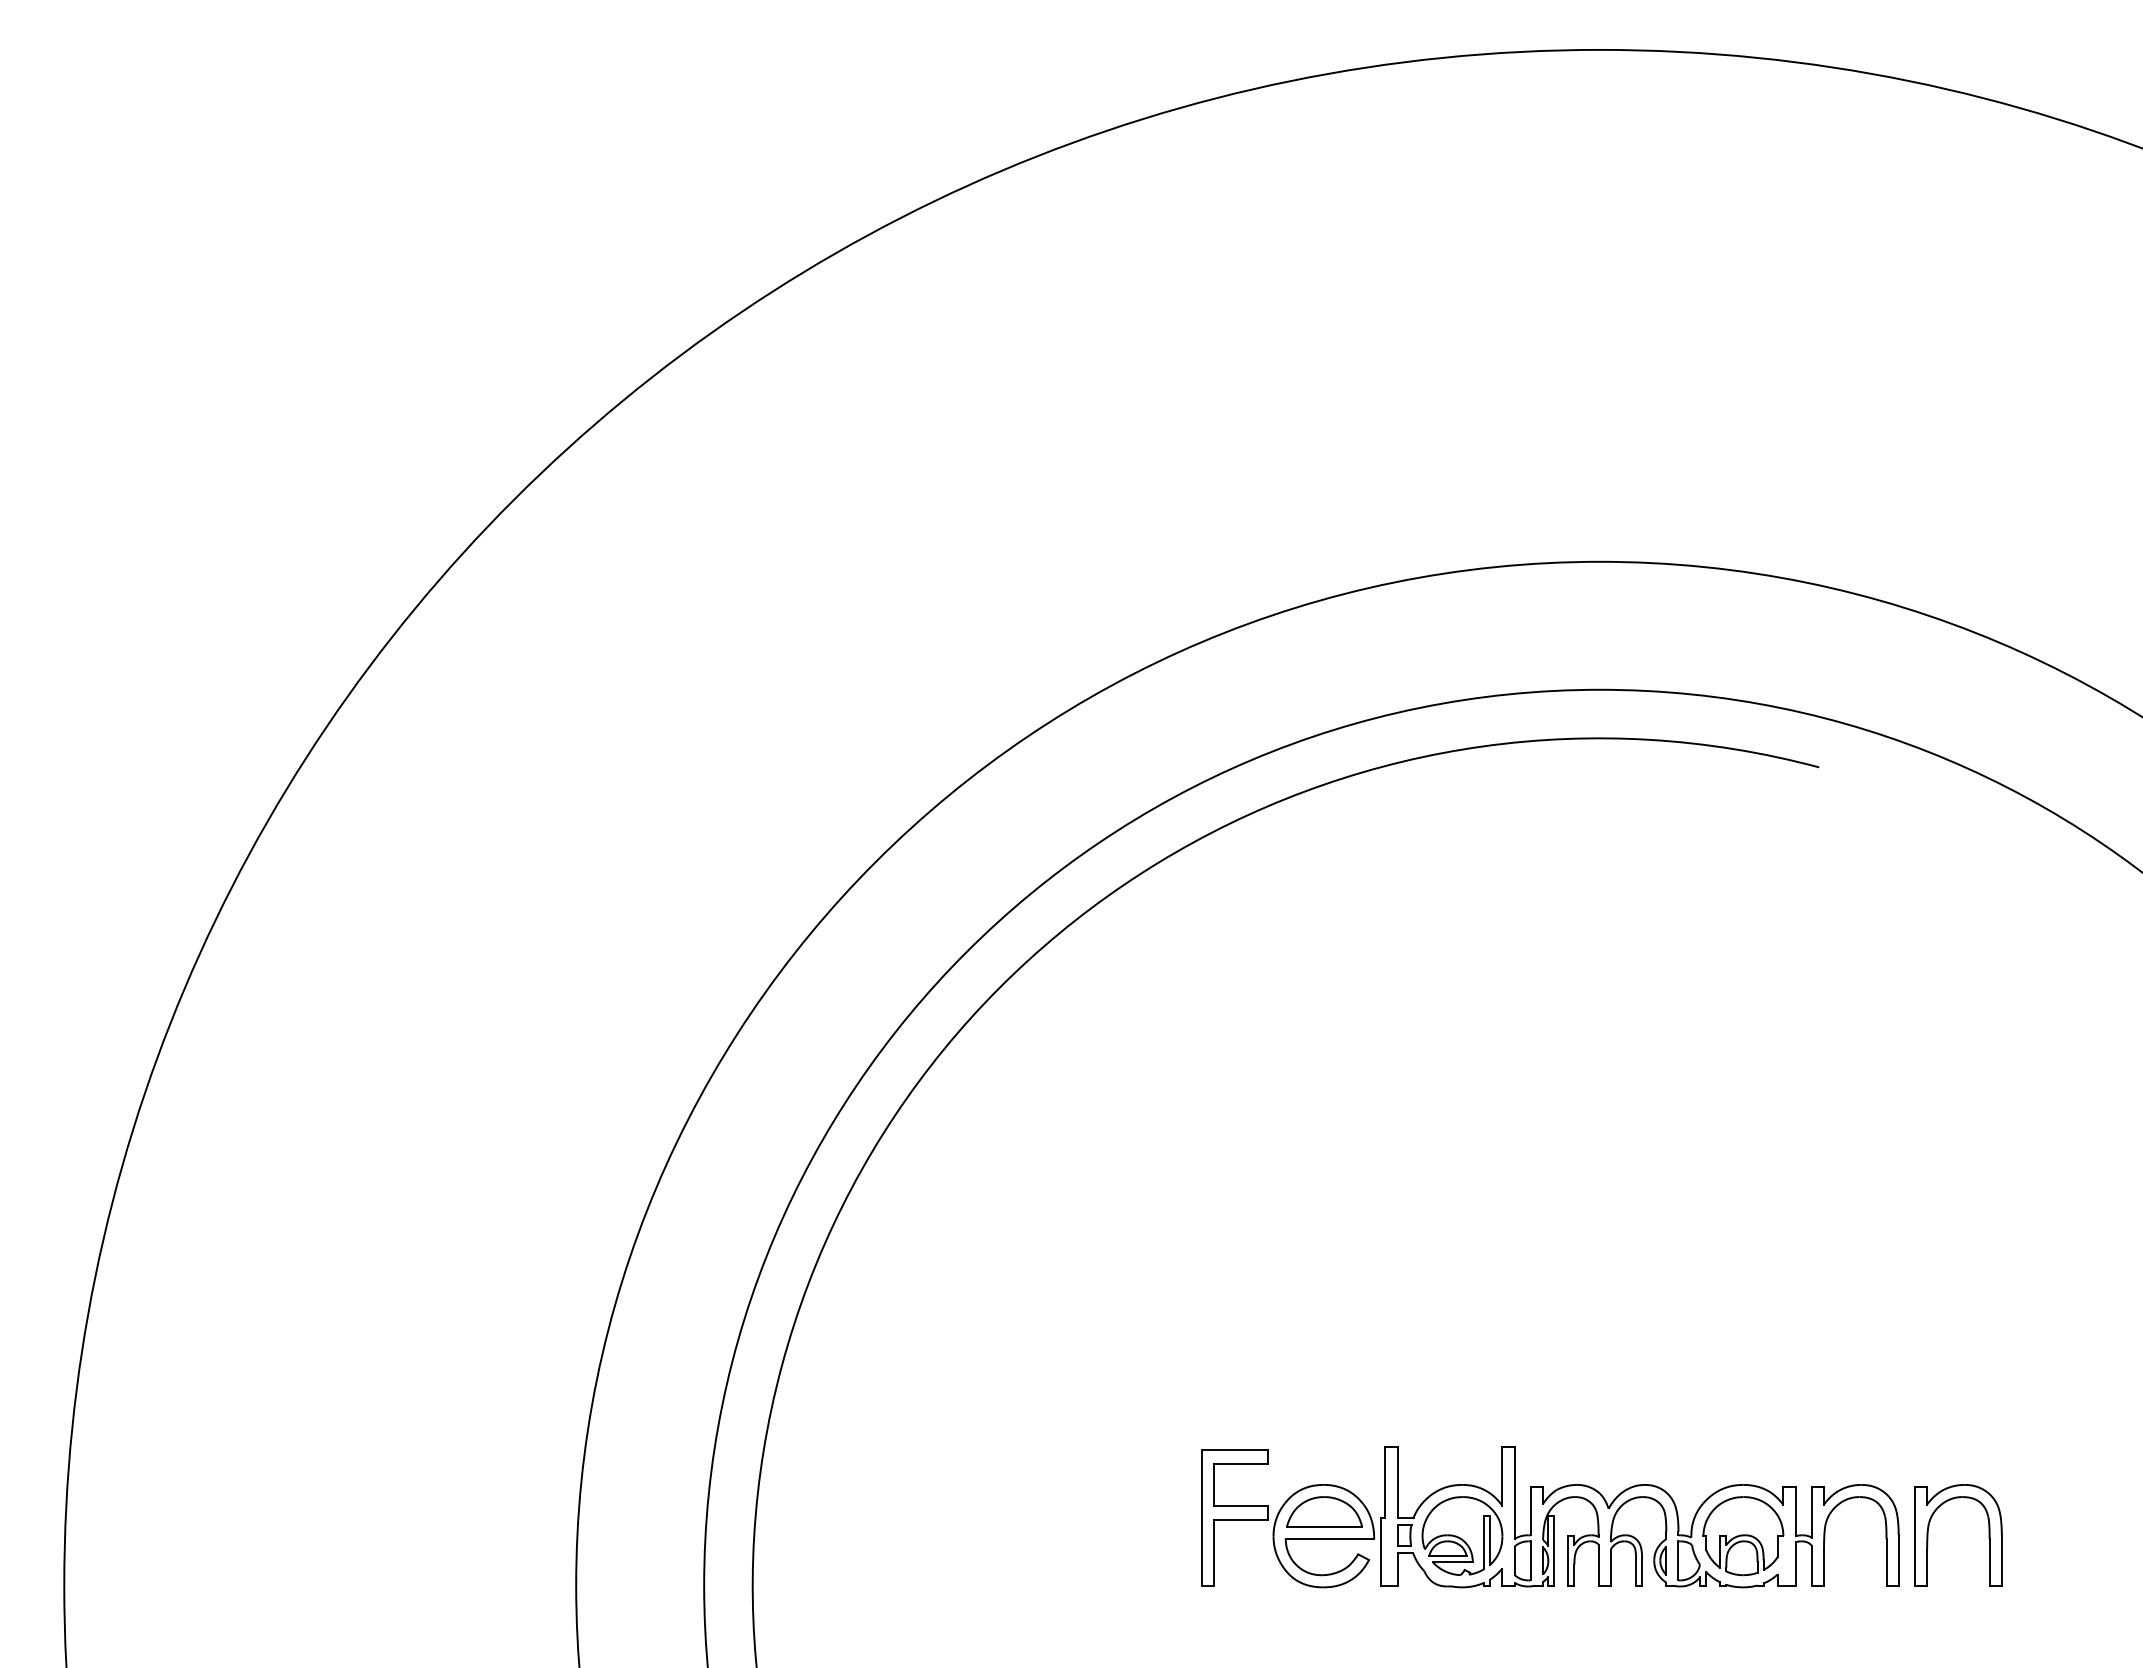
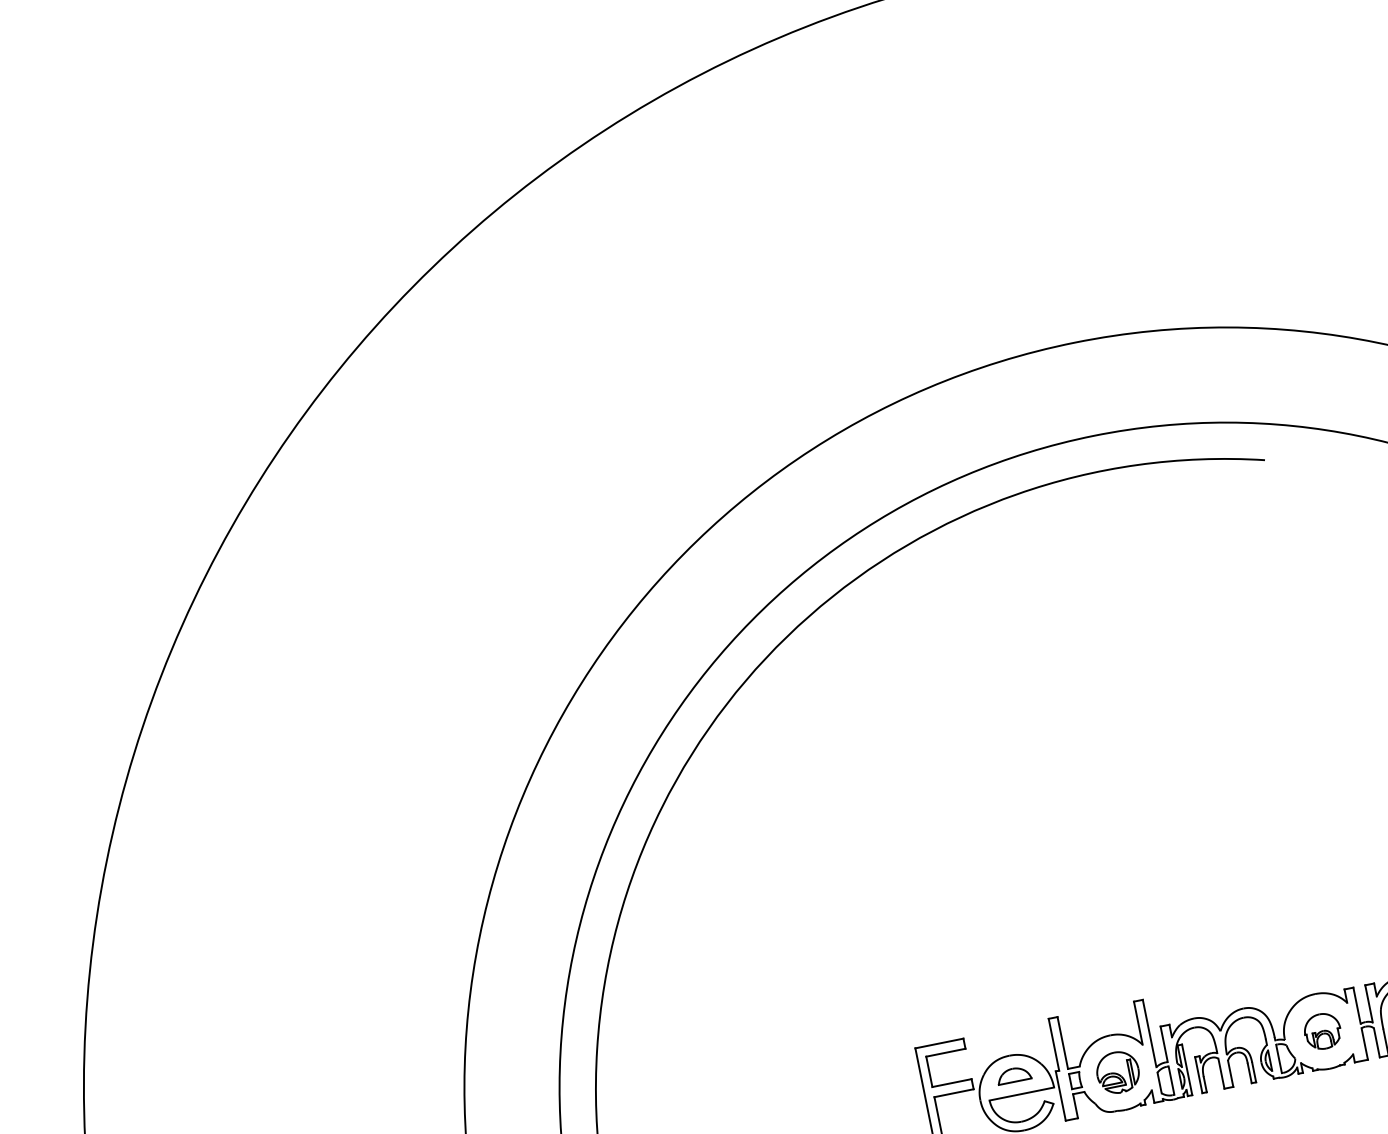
part: (1324, 1511) -> (1013, 1074), size x0.6
part: (1462, 1535) -> (1117, 1072), size x0.7
part: (1743, 1536) -> (1322, 1031), size x0.6

